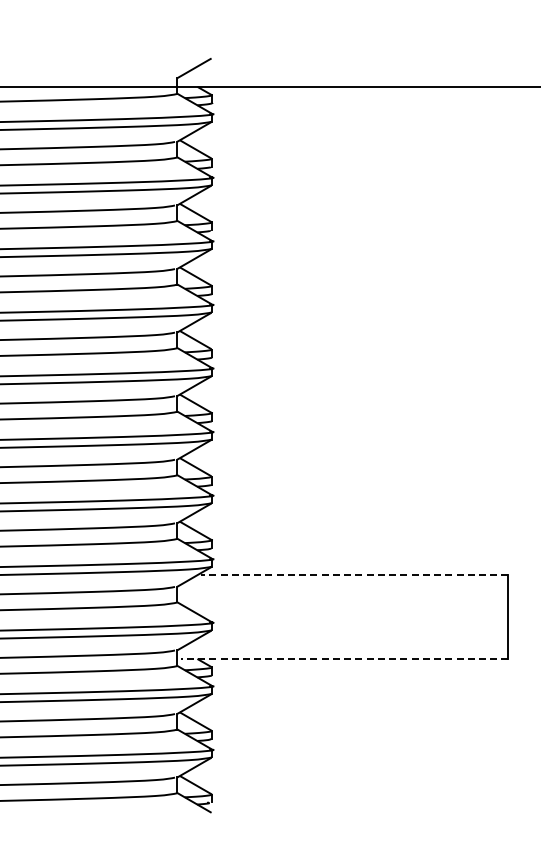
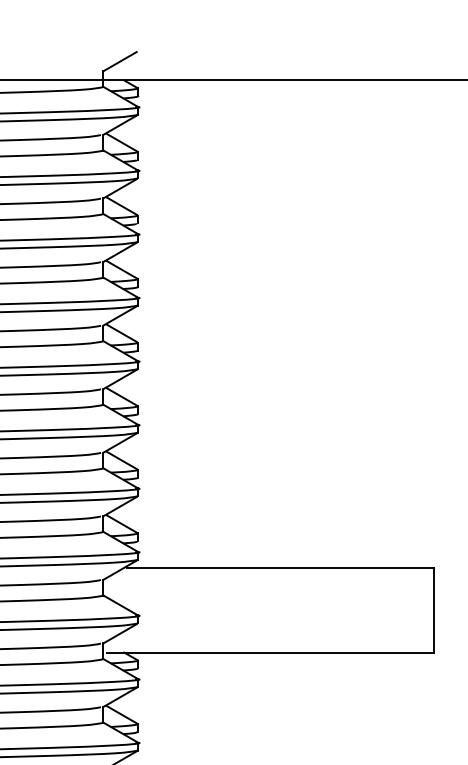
line: (354, 574) -> (280, 567), dashed -> solid
line: (344, 659) -> (270, 652), dashed -> solid

